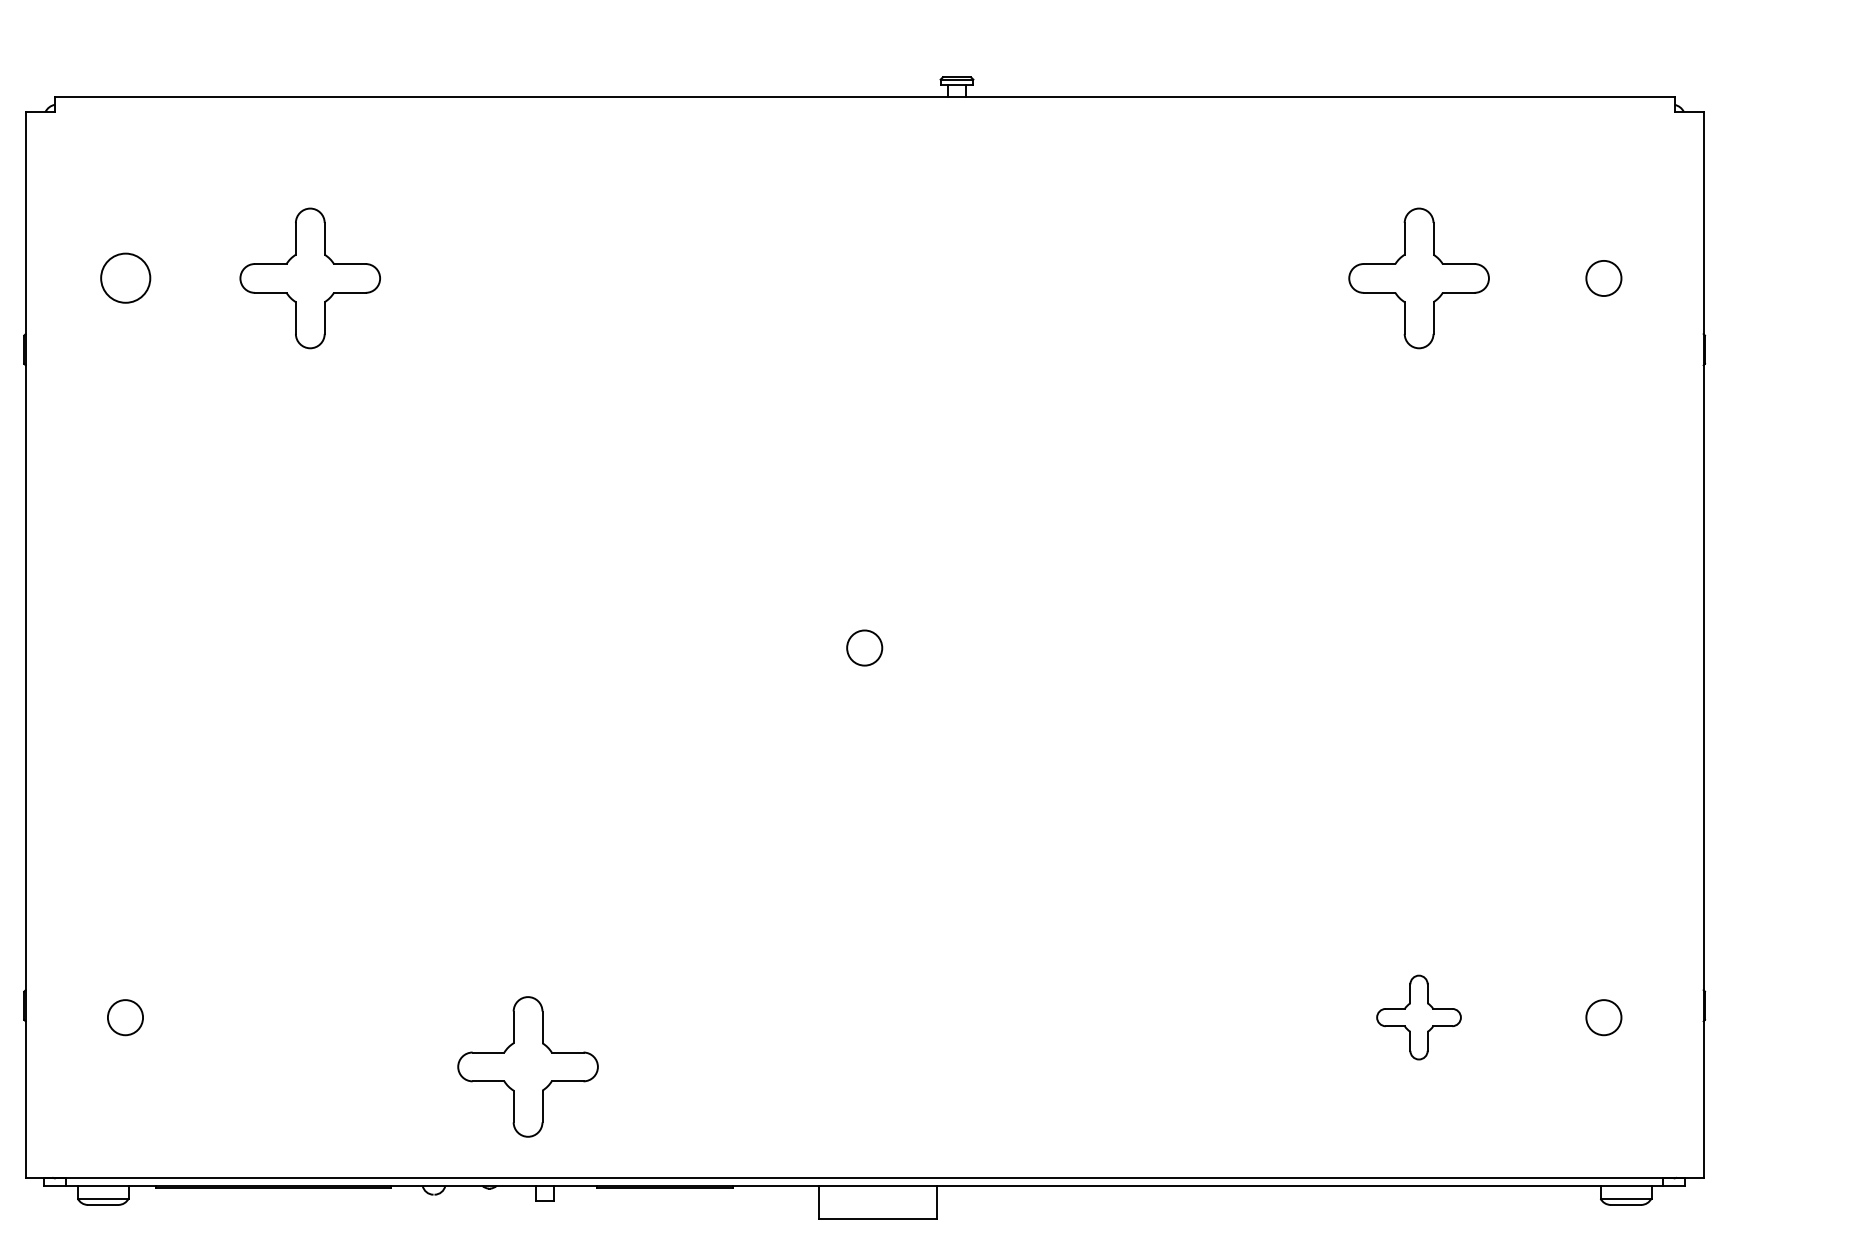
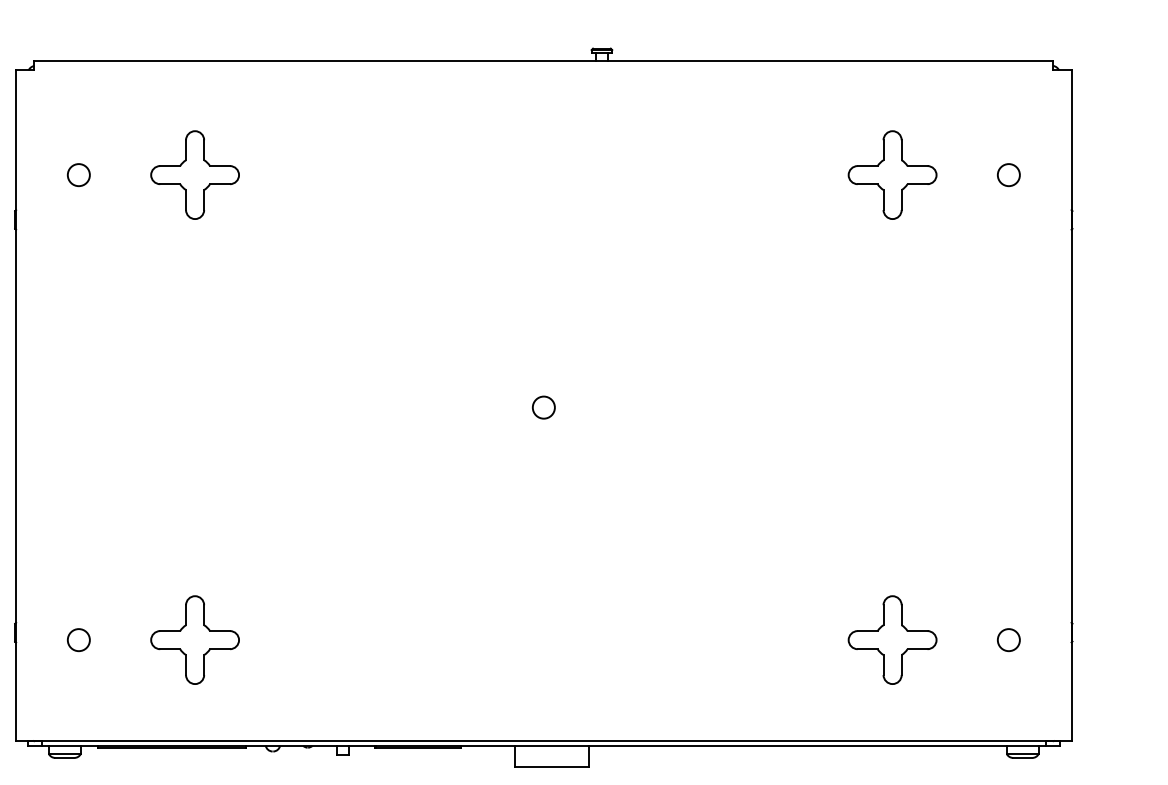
circle: (124, 279) -> (78, 175), size x0.71
part: (1418, 1016) -> (892, 639), size x1.67
part: (527, 1065) -> (194, 639), moved

